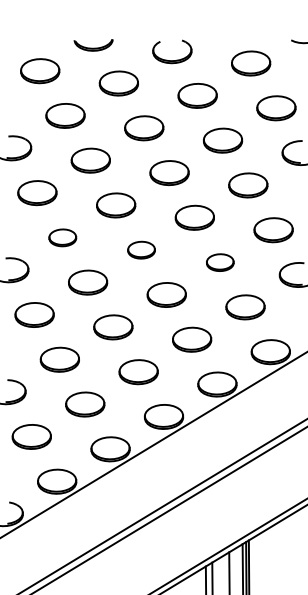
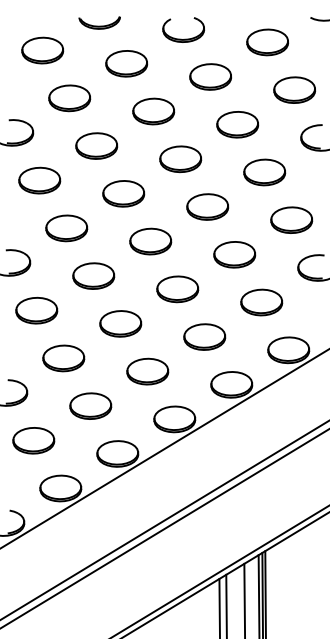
part: (62, 237) -> (66, 228), size x1.43
part: (141, 250) -> (150, 241), size x1.43
part: (219, 262) -> (234, 254), size x1.43

